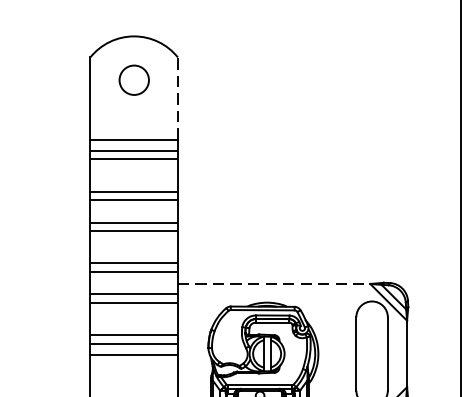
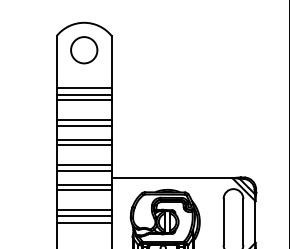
circle: (134, 80) -> (84, 50), size x1.43
line: (177, 98) -> (111, 61), dashed -> solid
line: (274, 284) -> (172, 178), dashed -> solid

